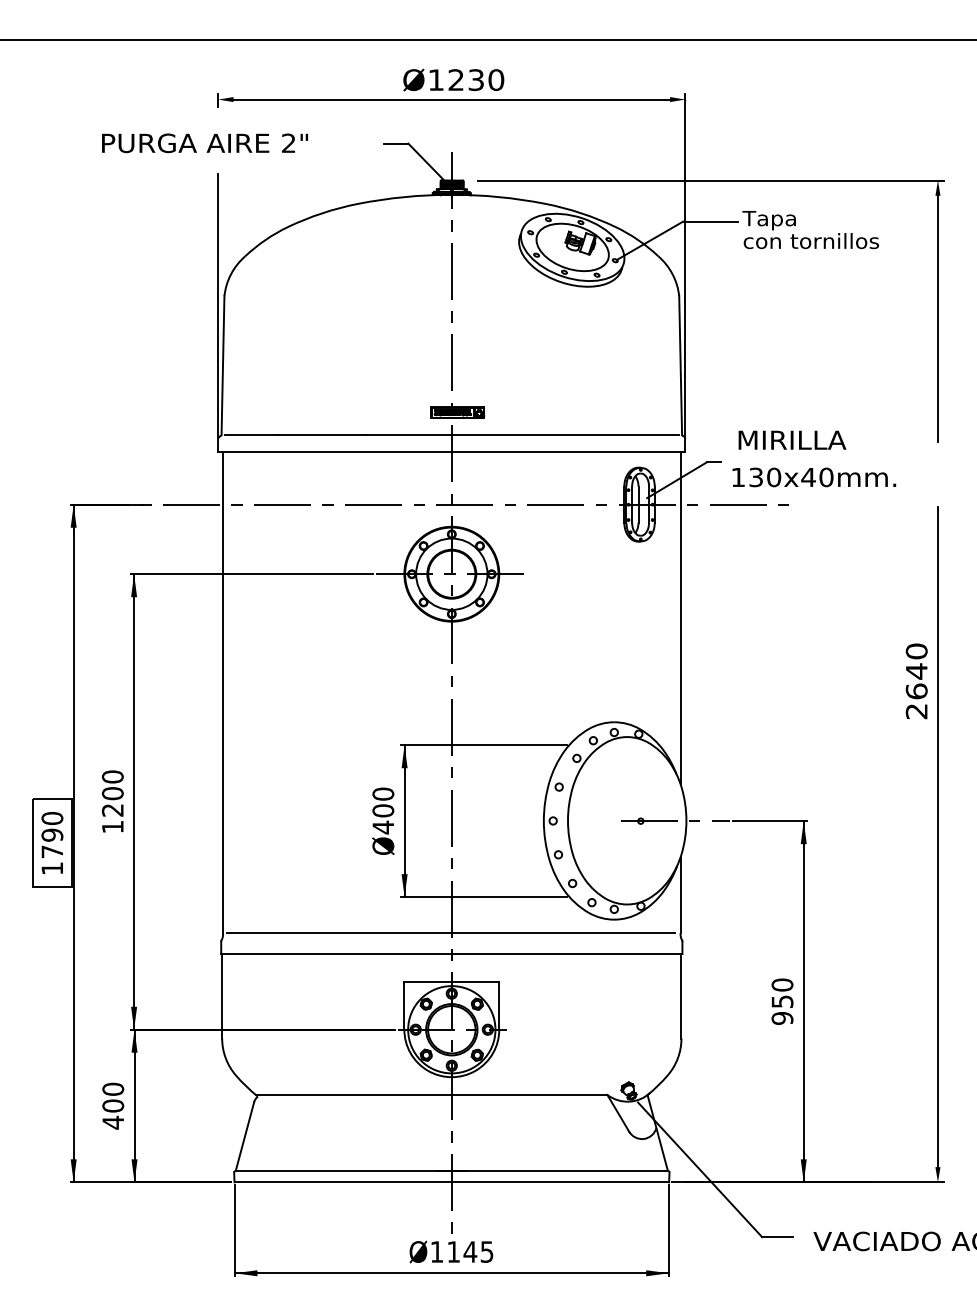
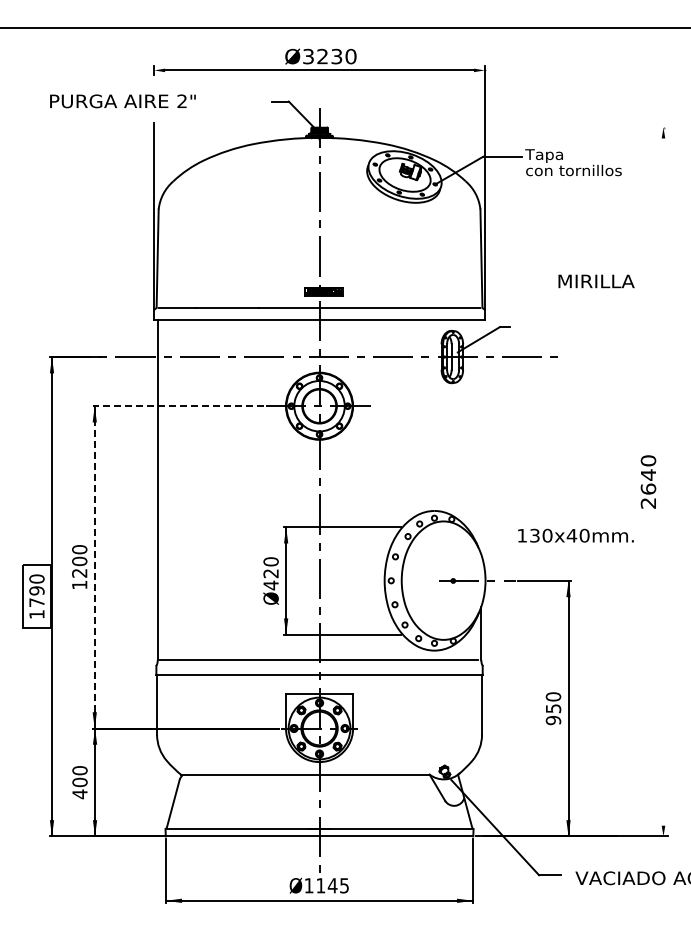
text: (436, 79) -> (308, 56), Ø1230 -> Ø3230
text: (204, 143) -> (122, 101), moved
line: (710, 180) -> (502, 127), removed
line: (937, 318) -> (663, 225), removed
text: (792, 440) -> (596, 281), moved
text: (813, 477) -> (575, 535), moved
line: (252, 574) -> (178, 406), solid -> dashed
line: (680, 617) -> (481, 436), removed
line: (133, 802) -> (94, 567), solid -> dashed
text: (382, 810) -> (270, 573), Ø400 -> Ø420
line: (937, 836) -> (663, 591), removed

